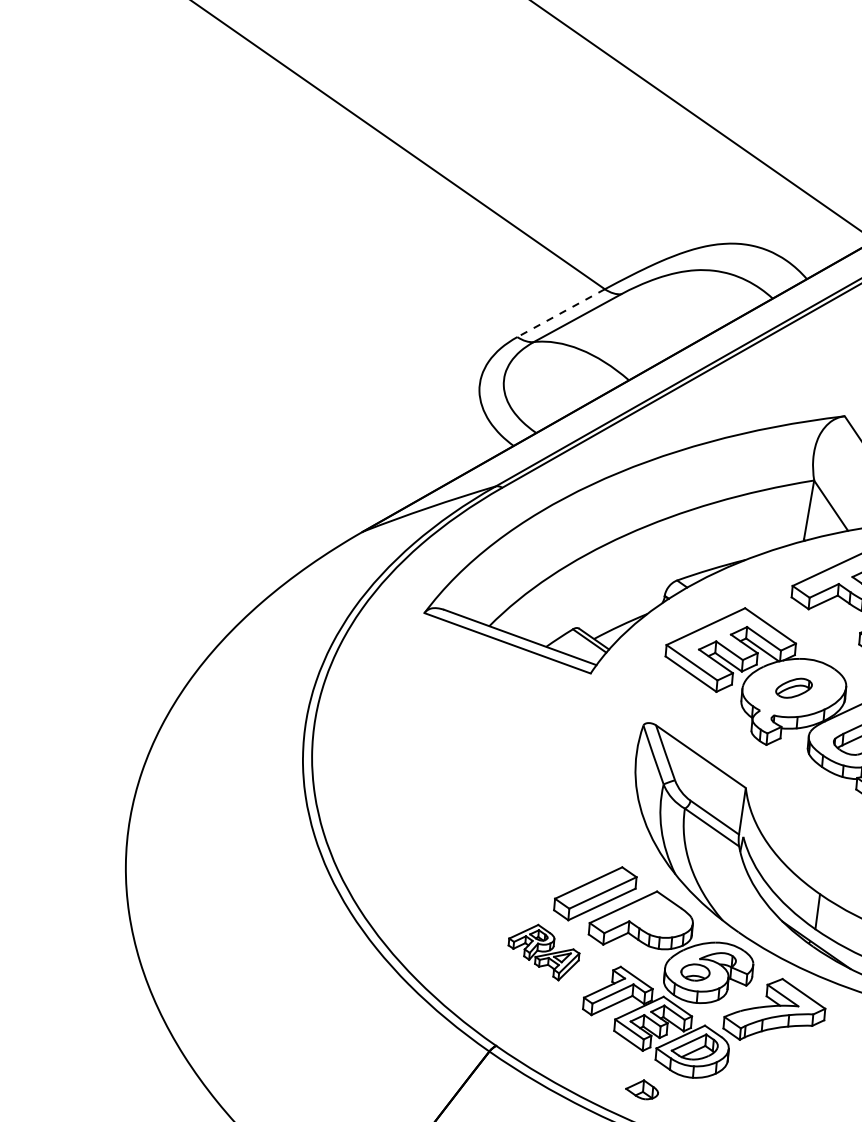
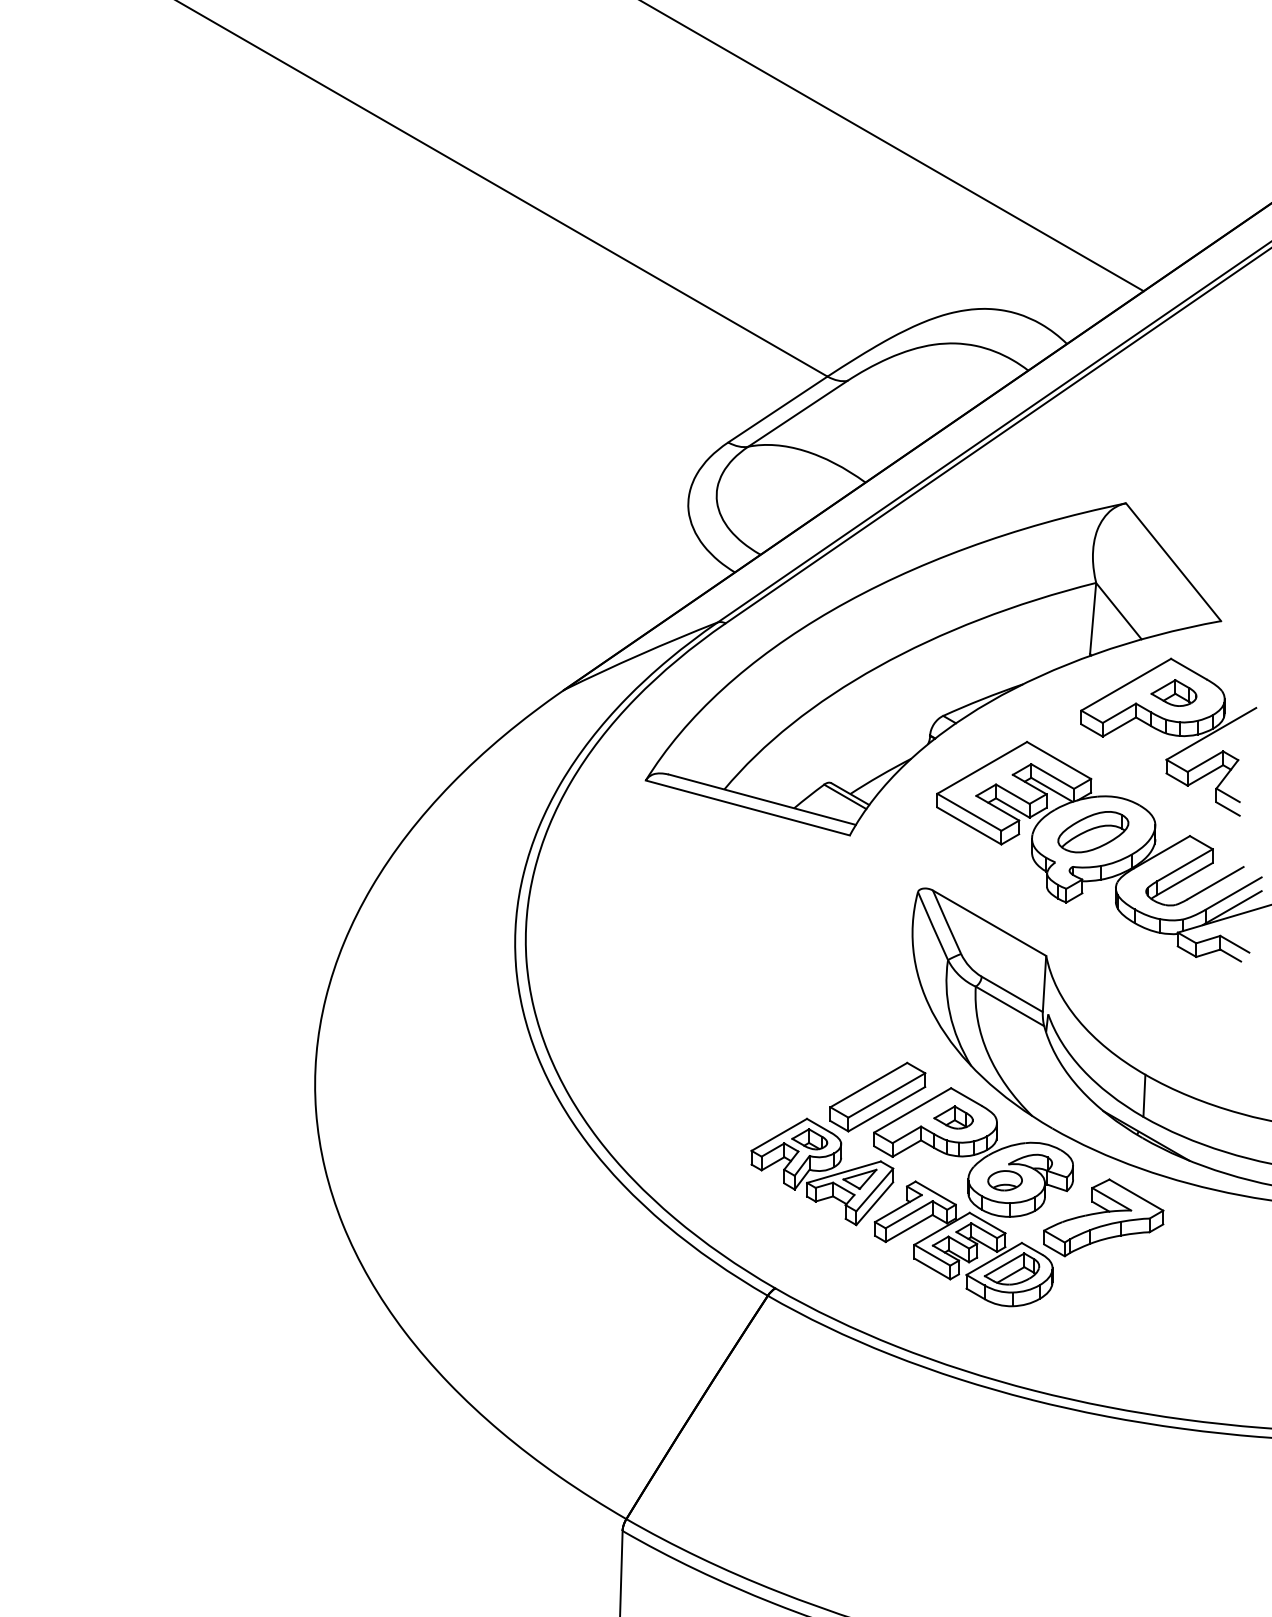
line: (560, 313) -> (777, 409), dashed -> solid
part: (794, 688) -> (1093, 832), size x1.67
part: (543, 951) -> (822, 1171), size x1.67
part: (642, 1089) -> (953, 1117), moved

